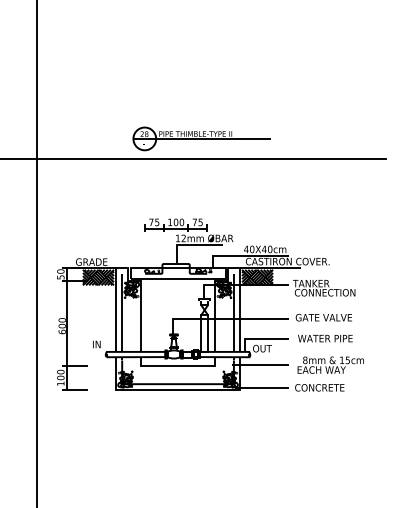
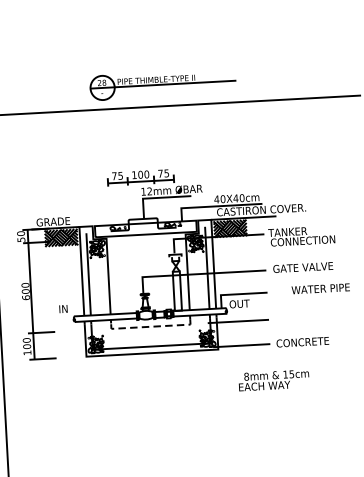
text: (325, 338) -> (320, 288), moved
text: (330, 364) -> (273, 379), moved
line: (177, 365) -> (150, 326), solid -> dashed

